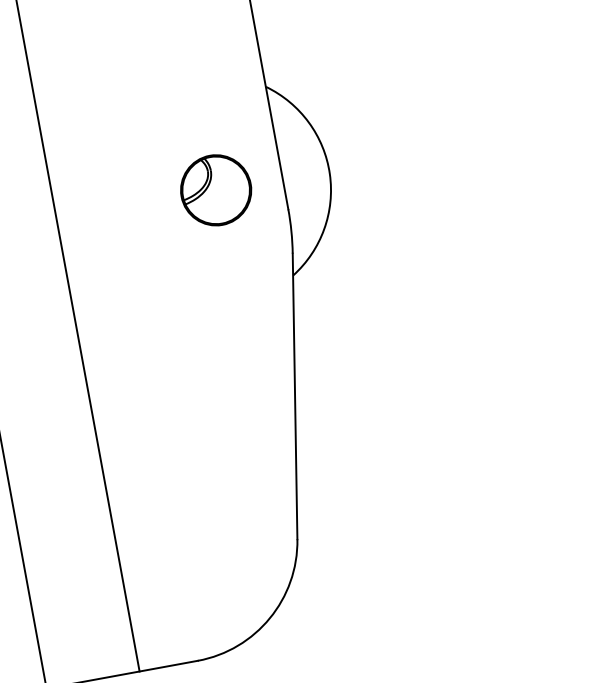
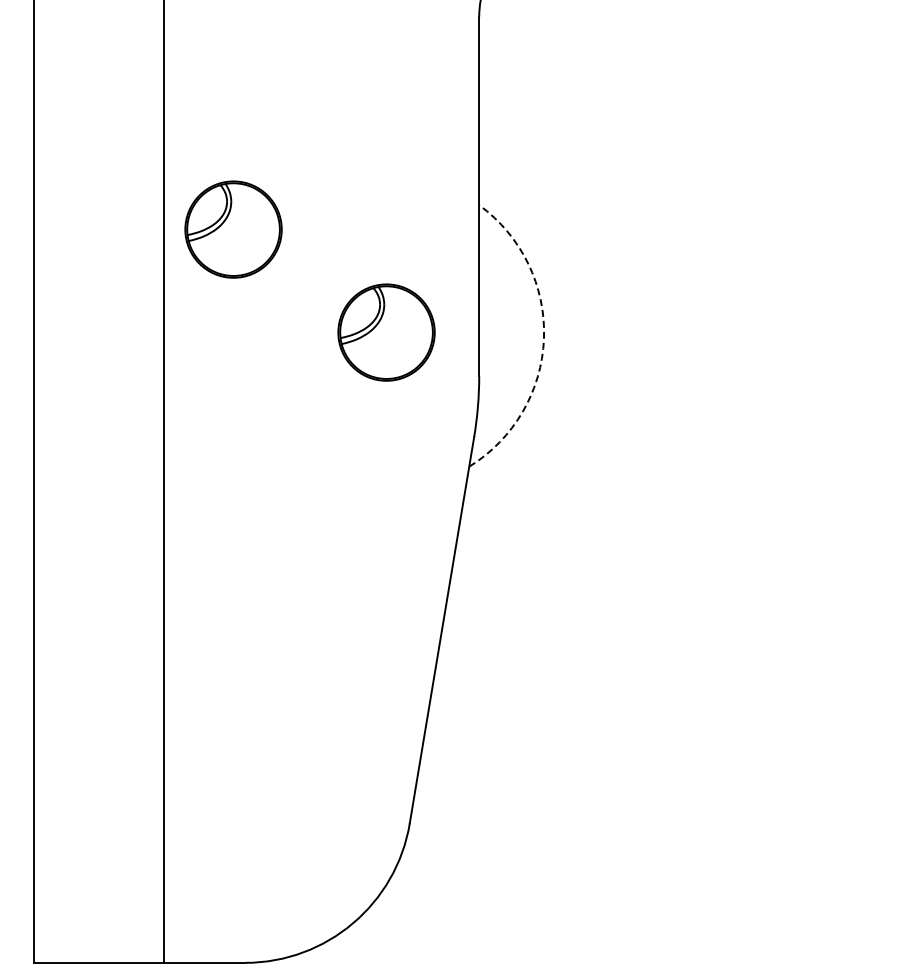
part: (92, 136) -> (233, 229), added
arc: (329, 173) -> (543, 338), solid -> dashed

